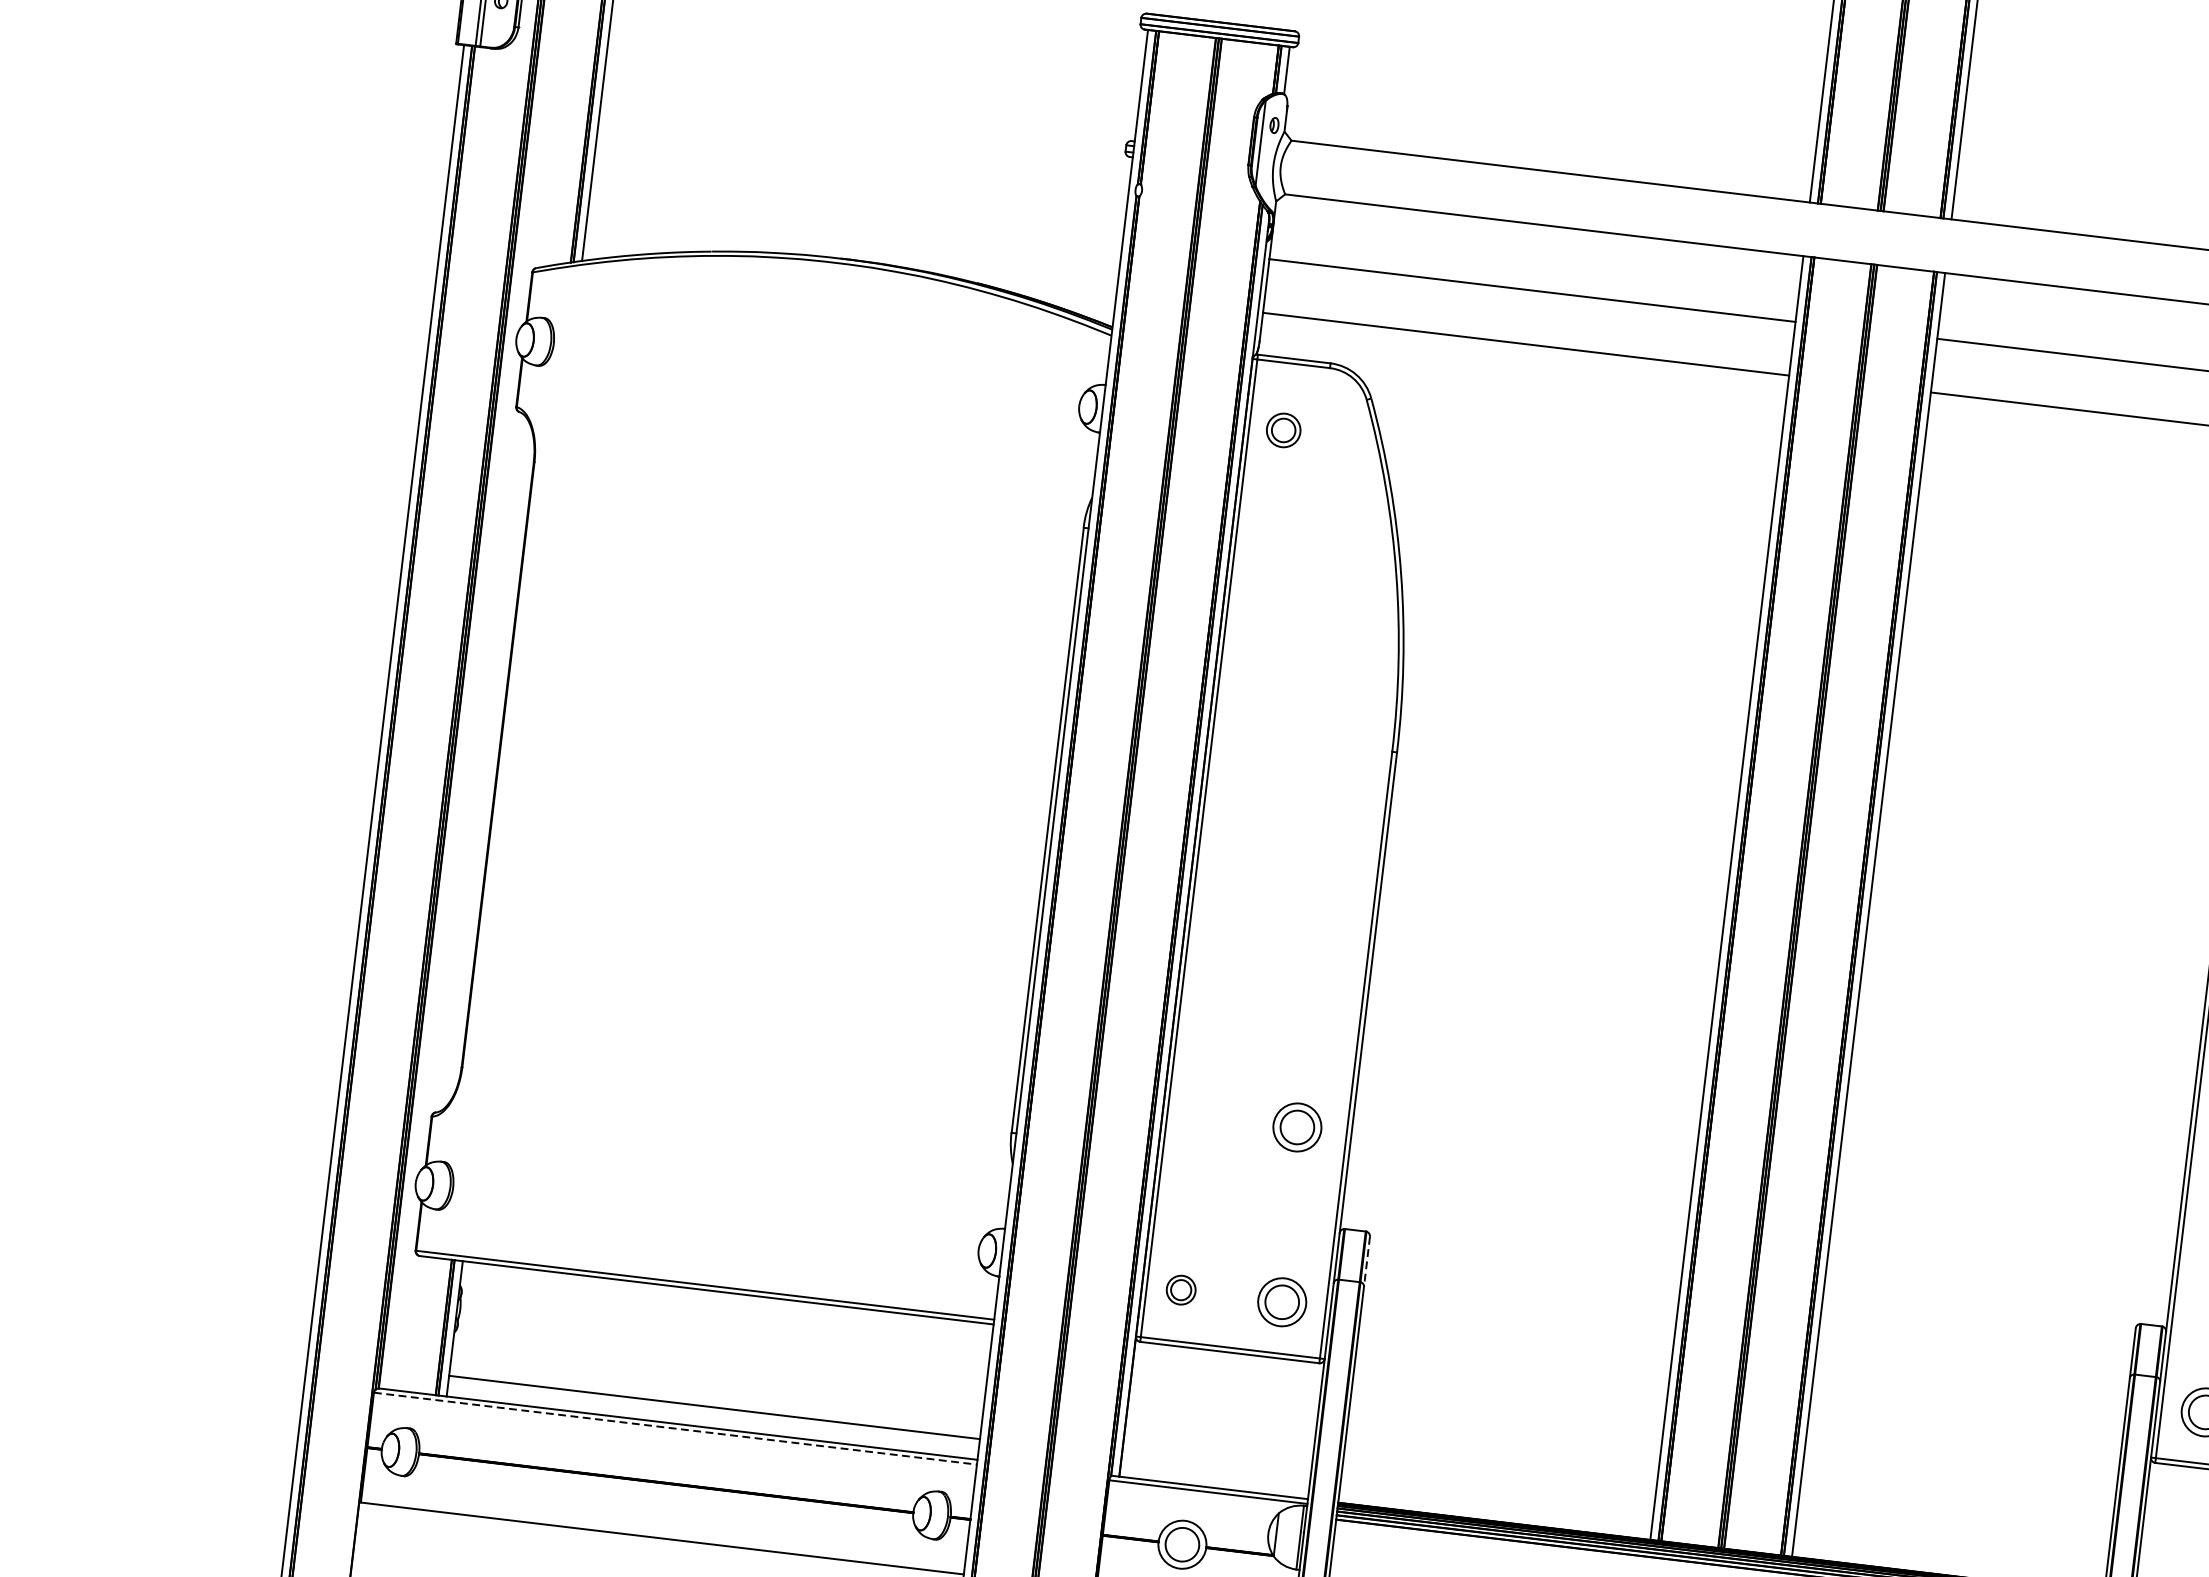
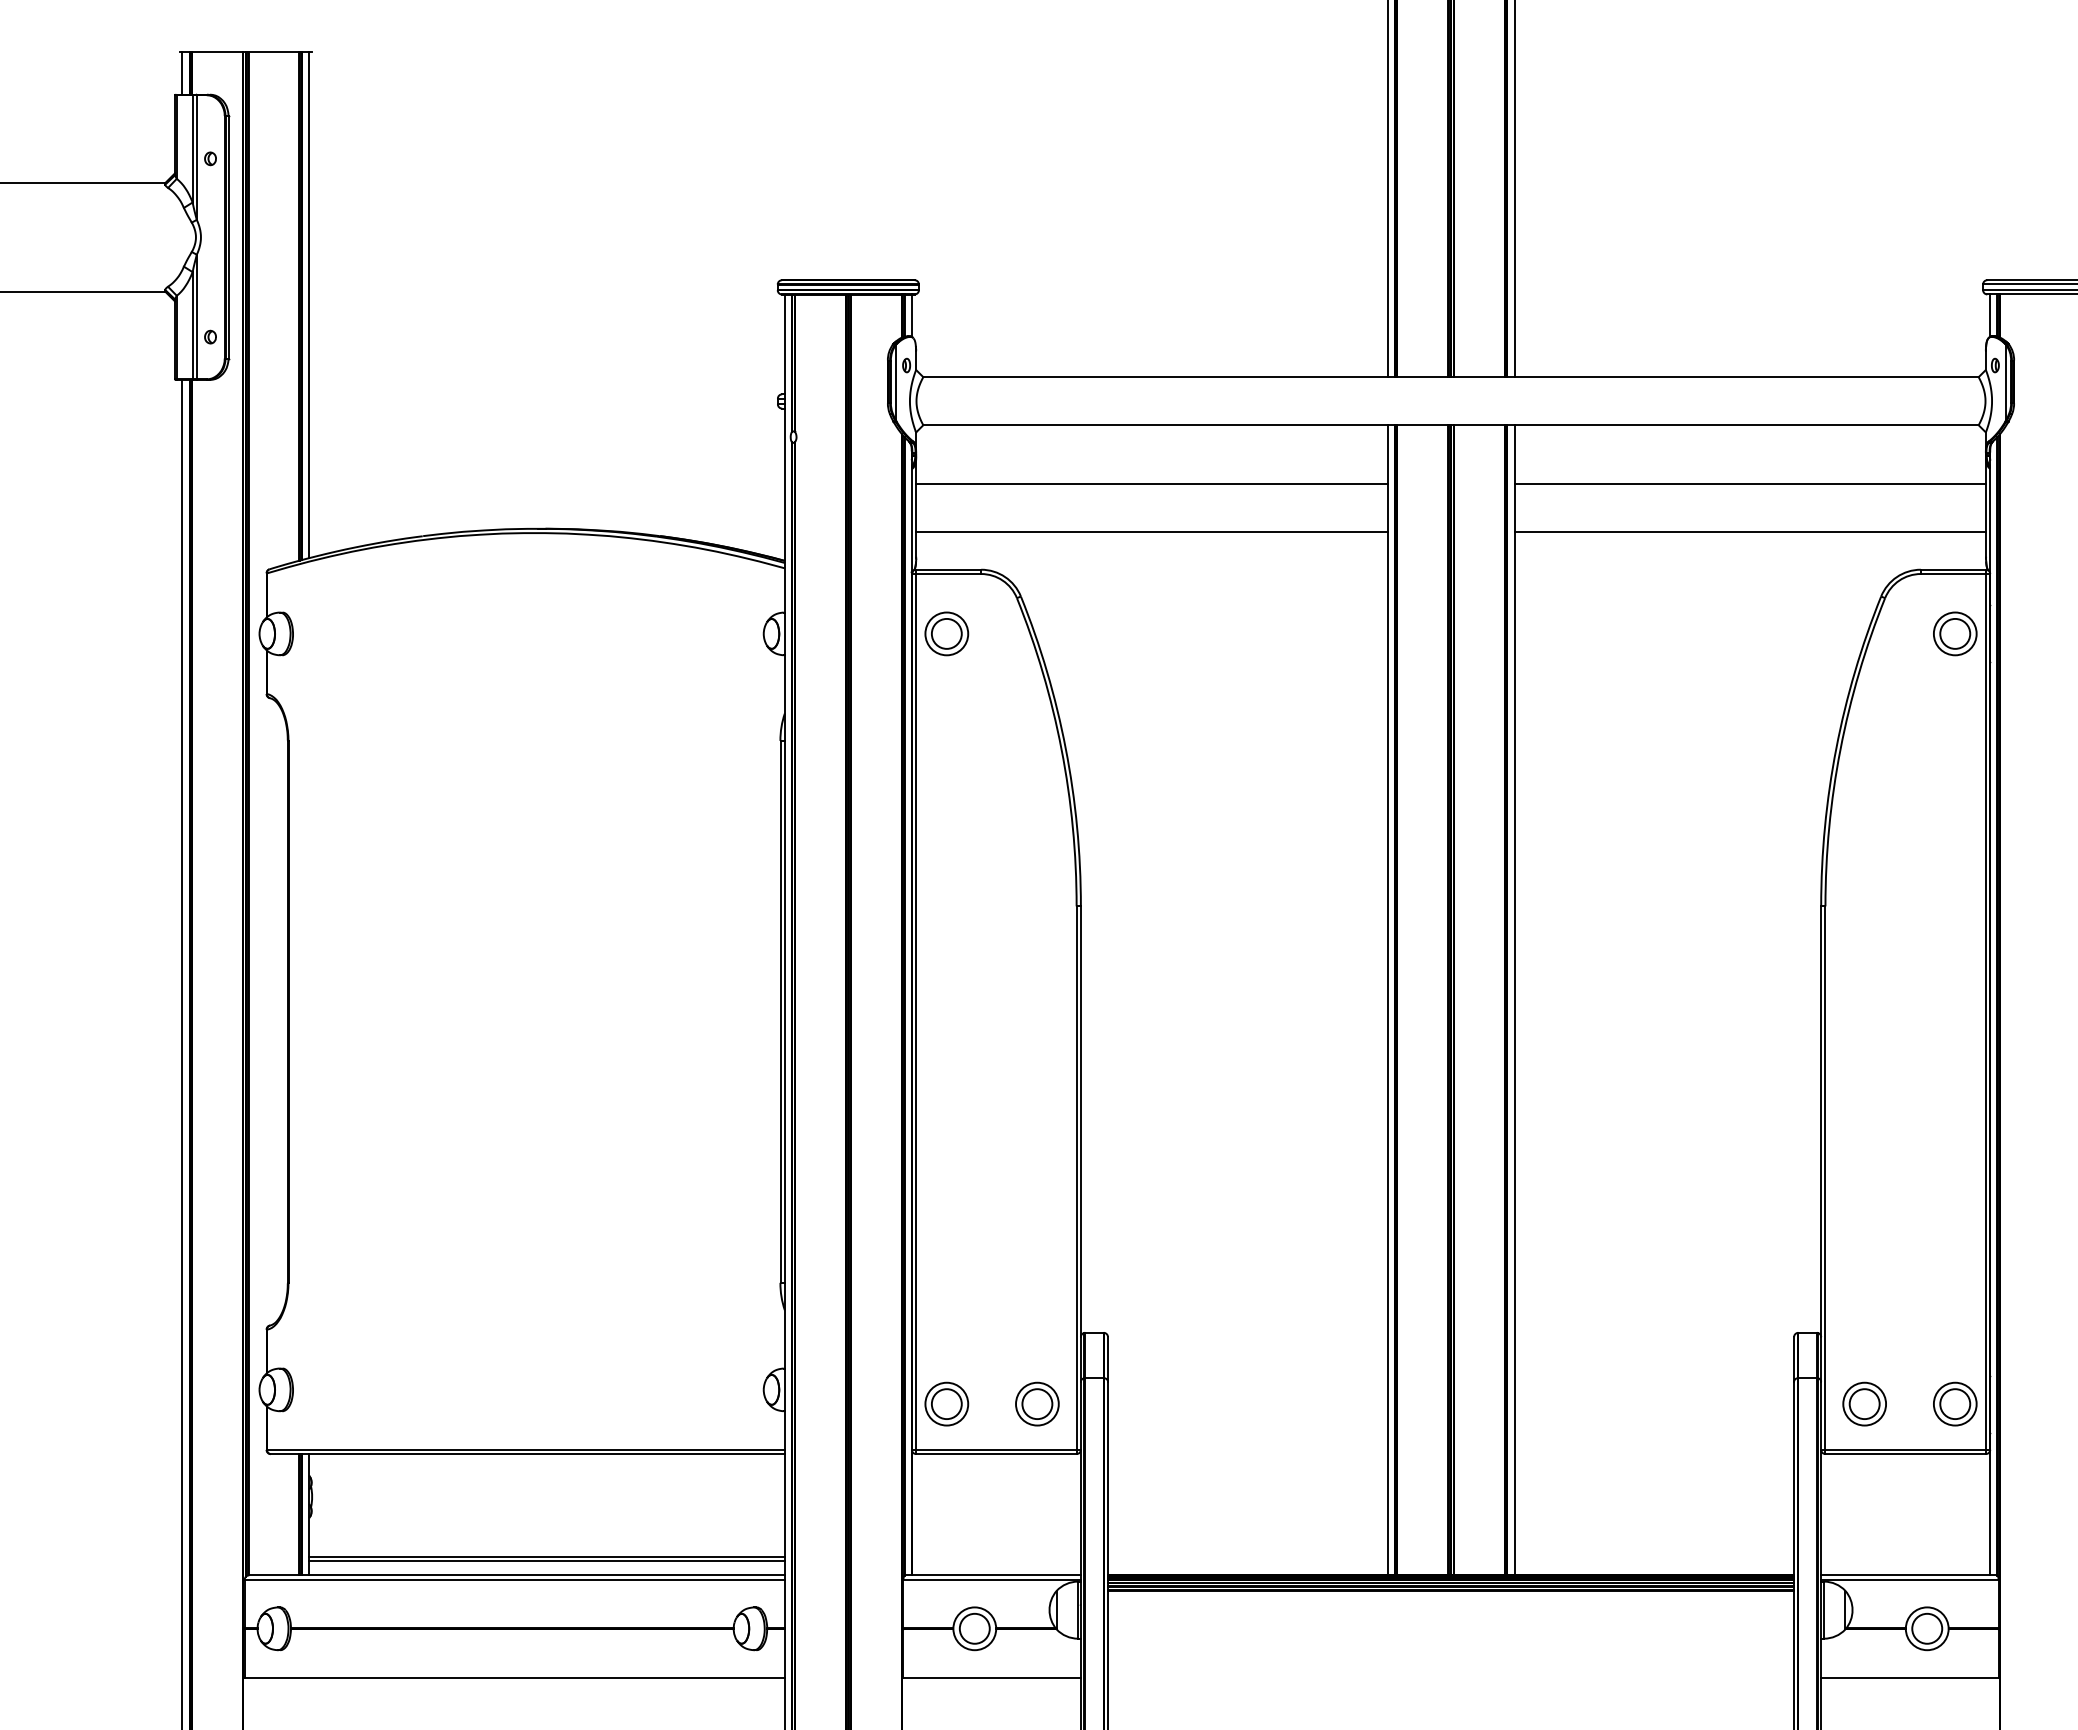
part: (1283, 429) -> (946, 633), size x1.43
part: (1297, 1126) -> (1032, 1247), removed
line: (1367, 1261) -> (1108, 1359), dashed -> solid
part: (1180, 1289) -> (946, 1403), size x1.67
line: (713, 1412) -> (546, 1561), added
line: (676, 1428) -> (515, 1579), dashed -> solid

